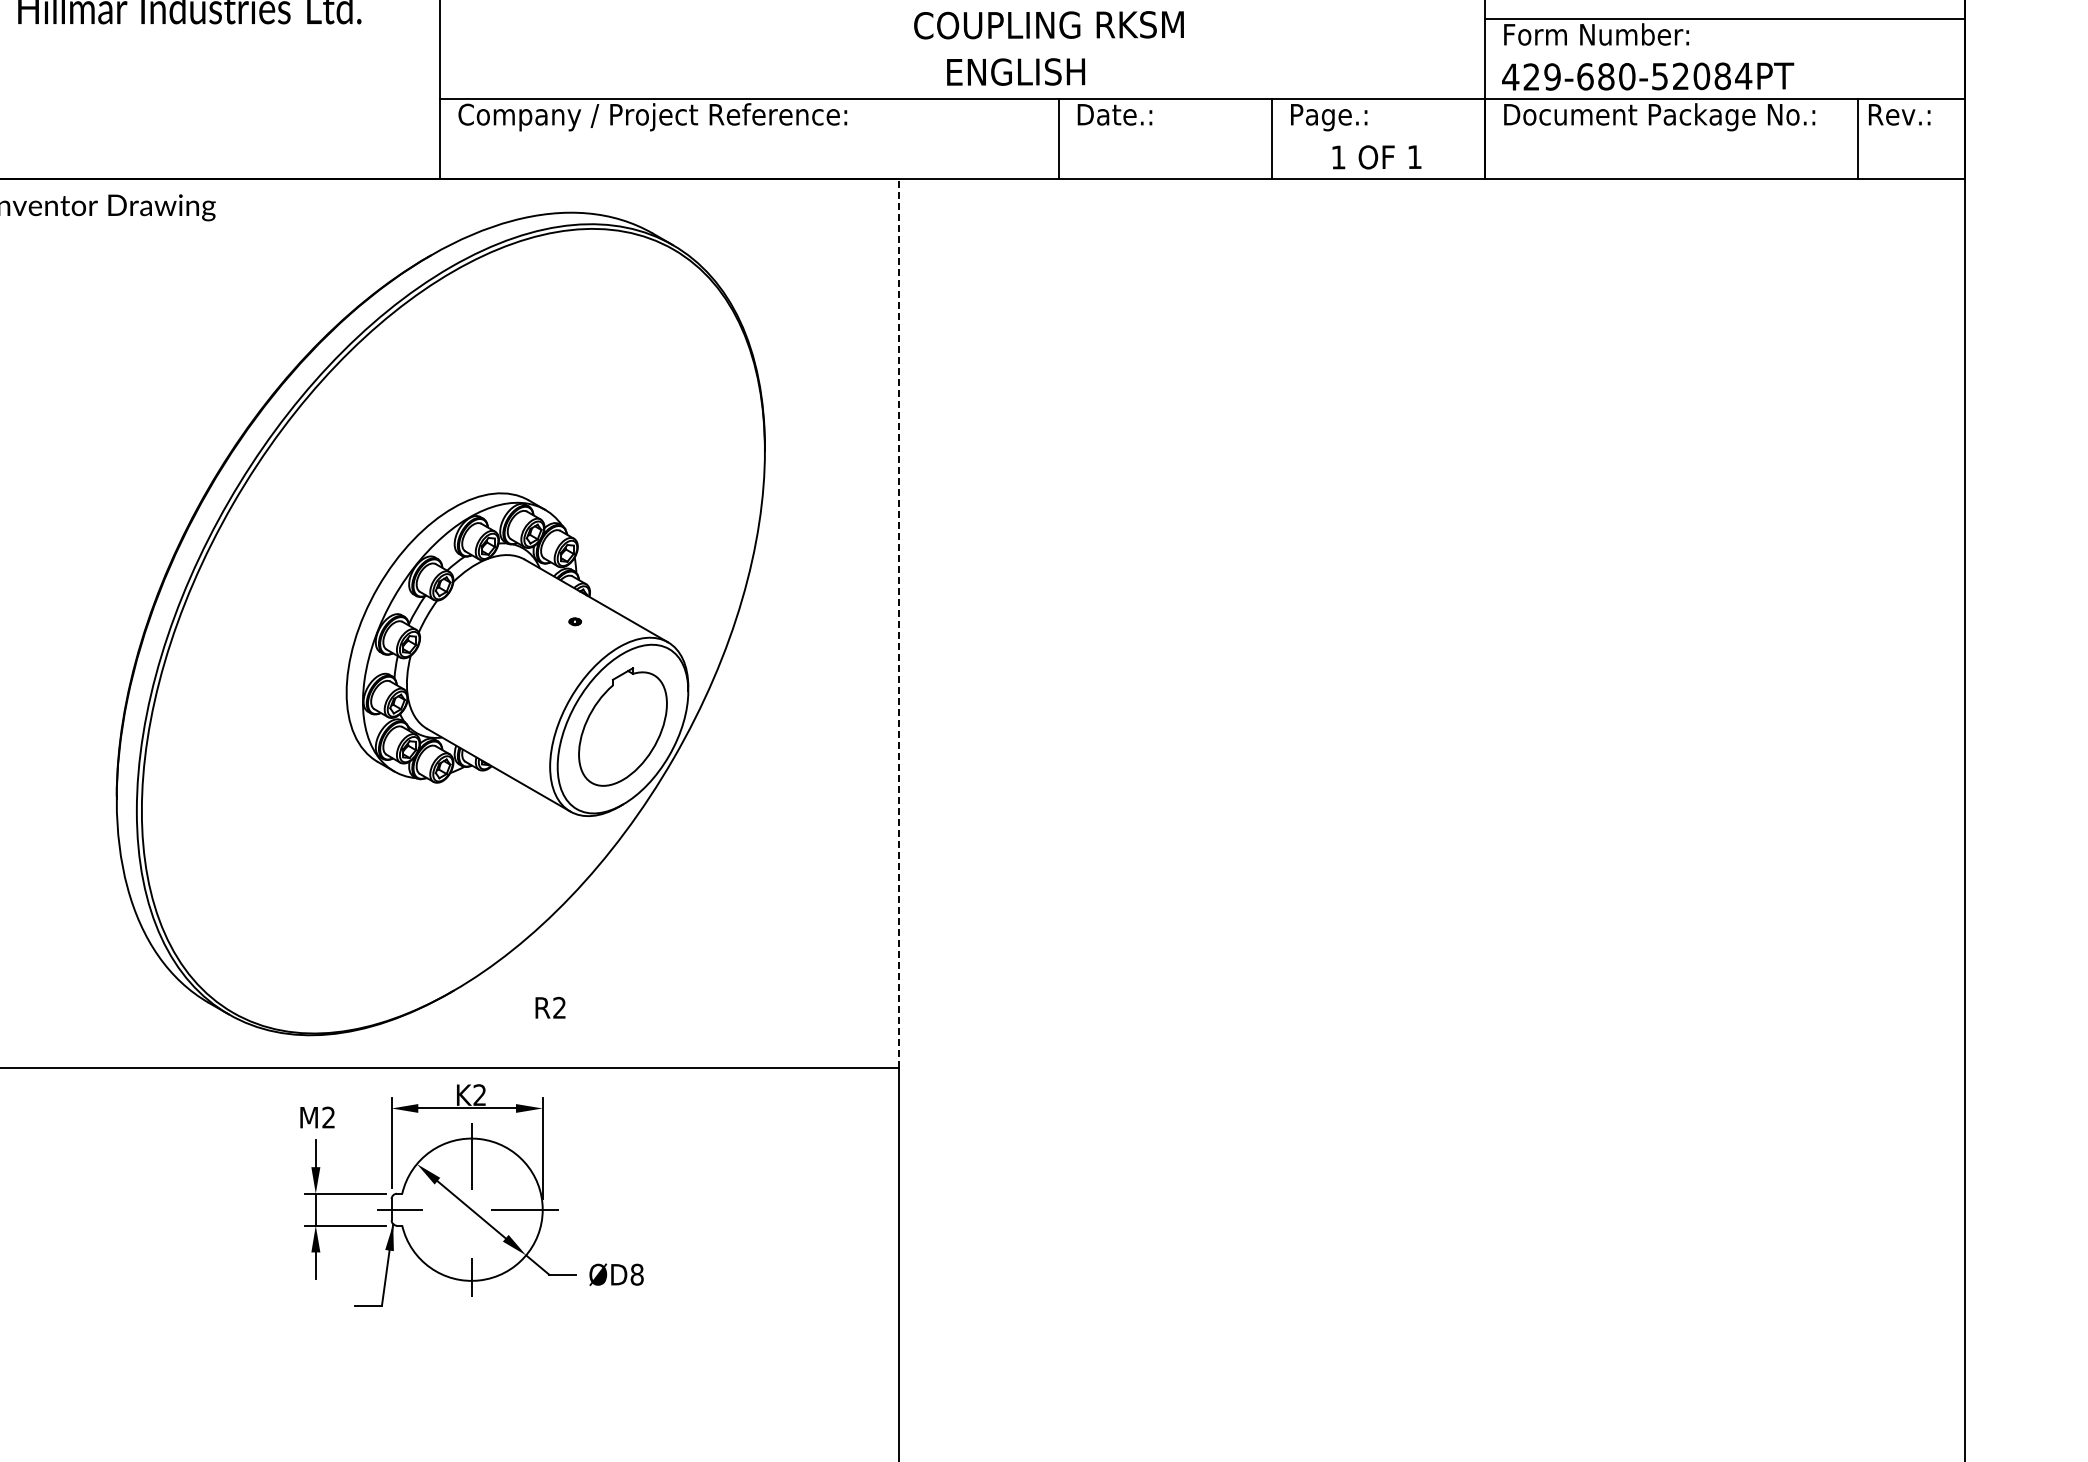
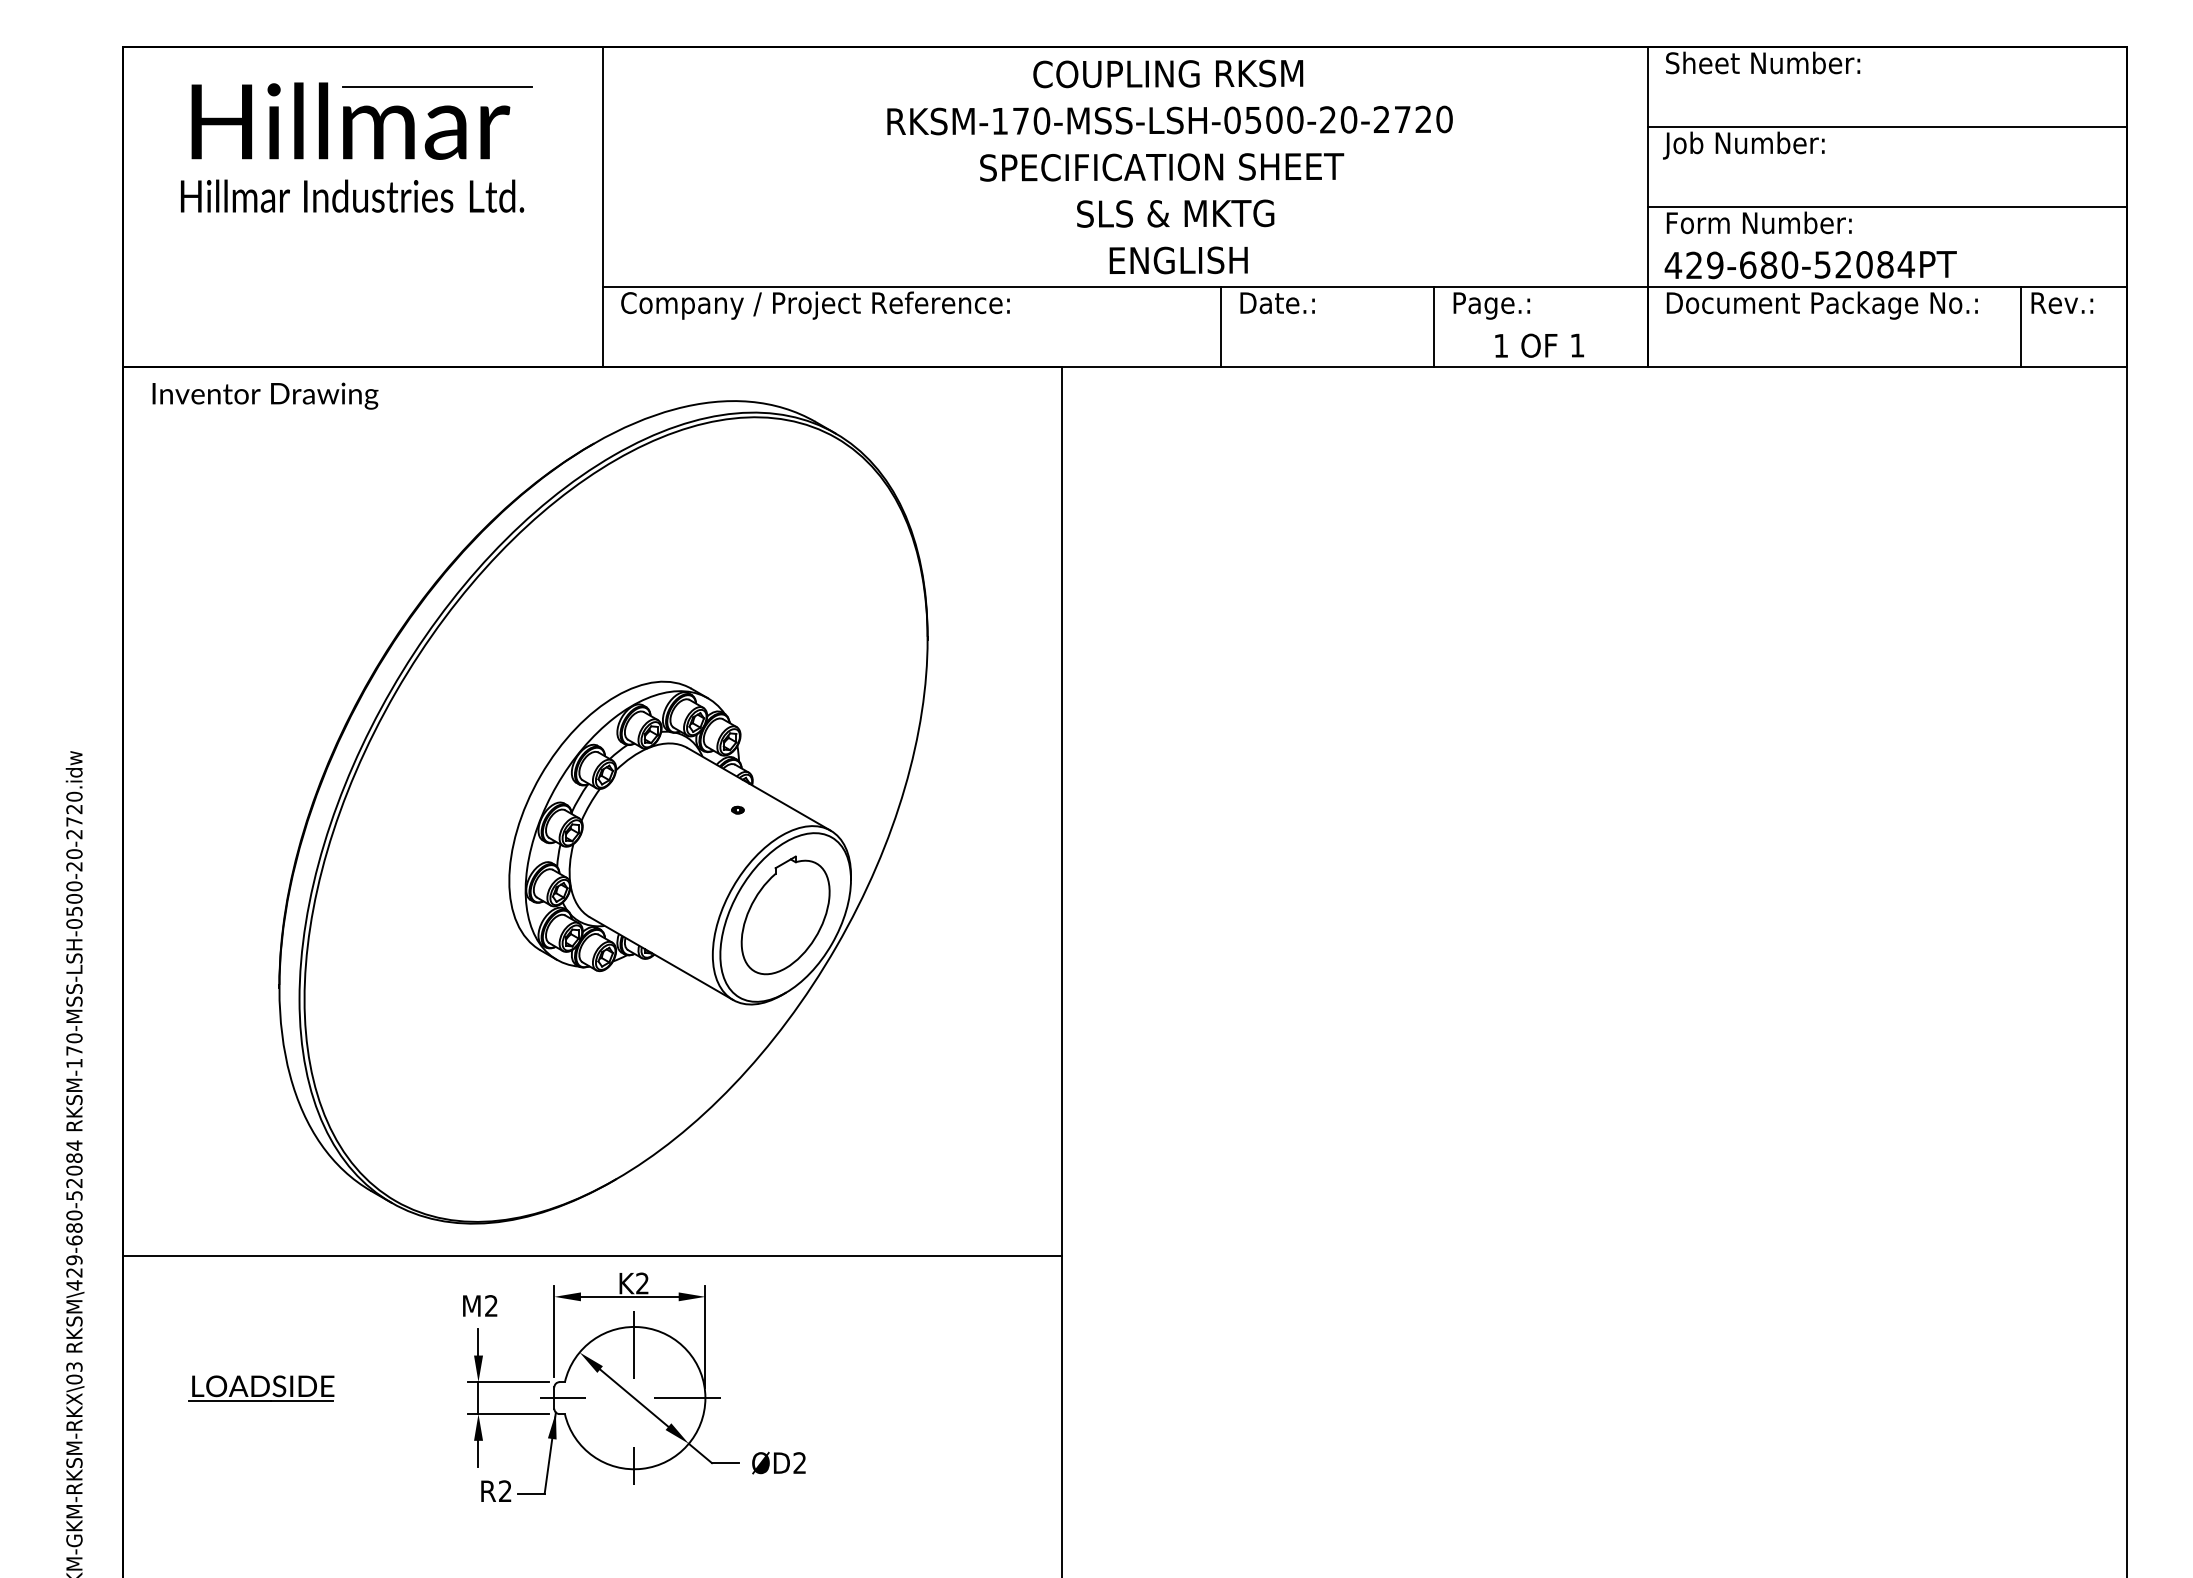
text: (1048, 25) -> (1211, 213), COUPLING RKSM -> SLS & MKTG
line: (898, 623) -> (1061, 811), dashed -> solid
text: (550, 1007) -> (496, 1490), moved
part: (98, 1200) -> (261, 1388), added
text: (636, 1275) -> (799, 1463), ØD8 -> ØD2

